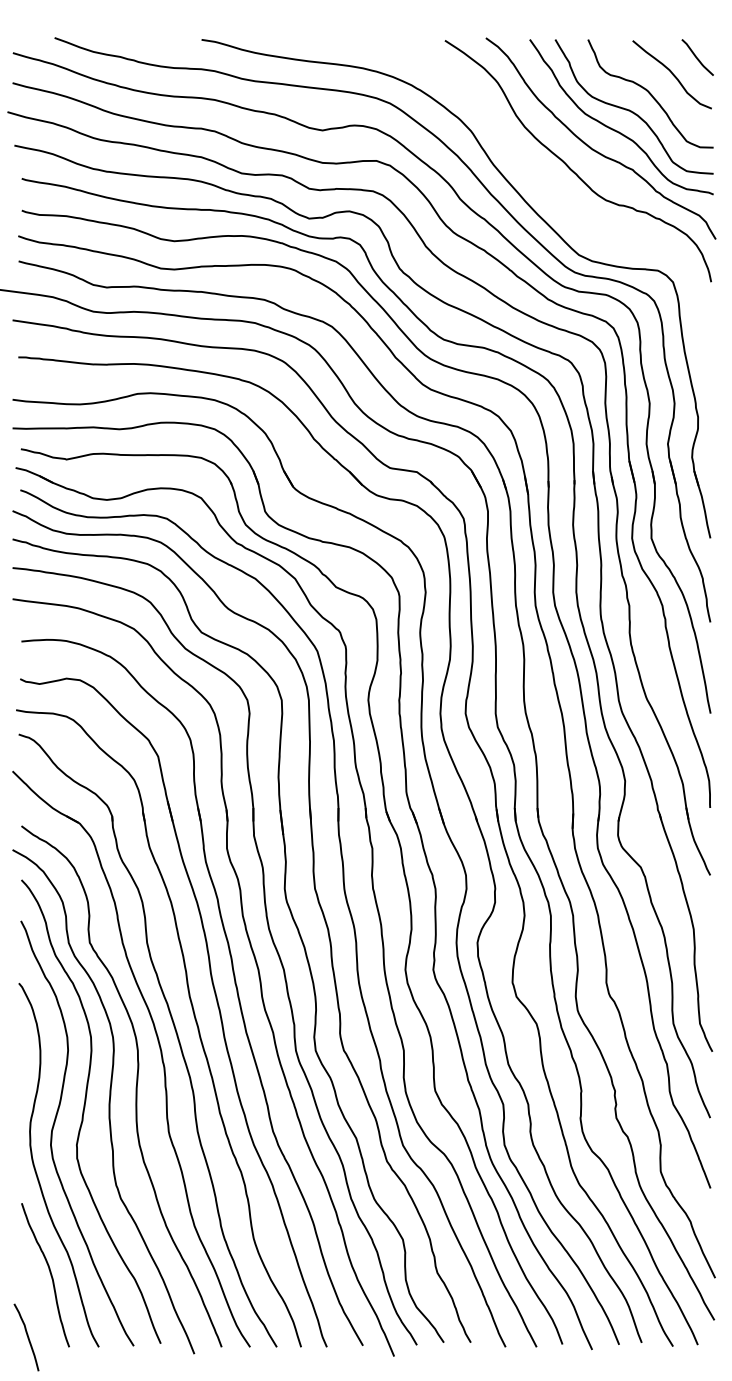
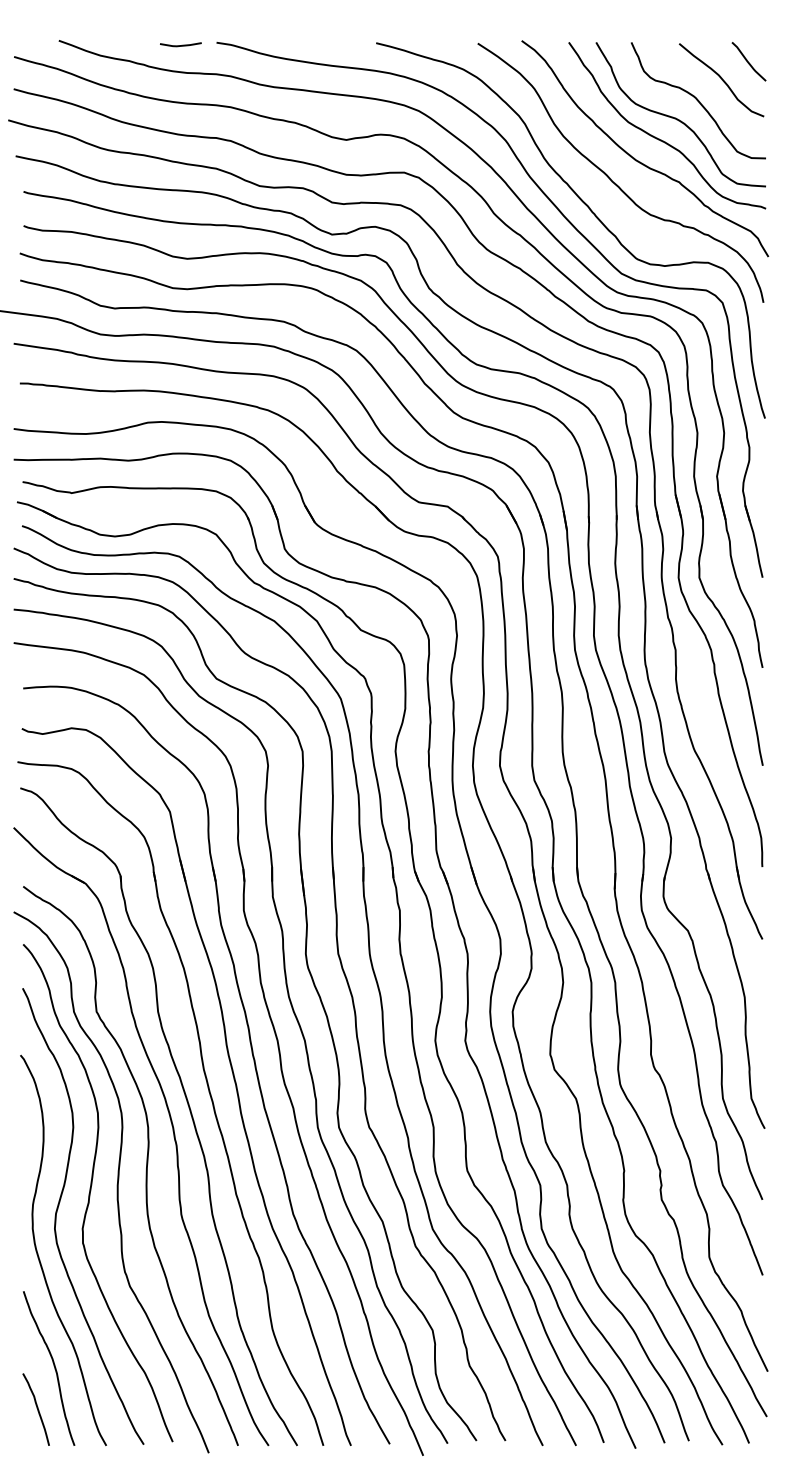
line: (168, 41) -> (181, 44), added
curve: (549, 196) -> (589, 210), added
curve: (27, 1337) -> (37, 1409), moved

